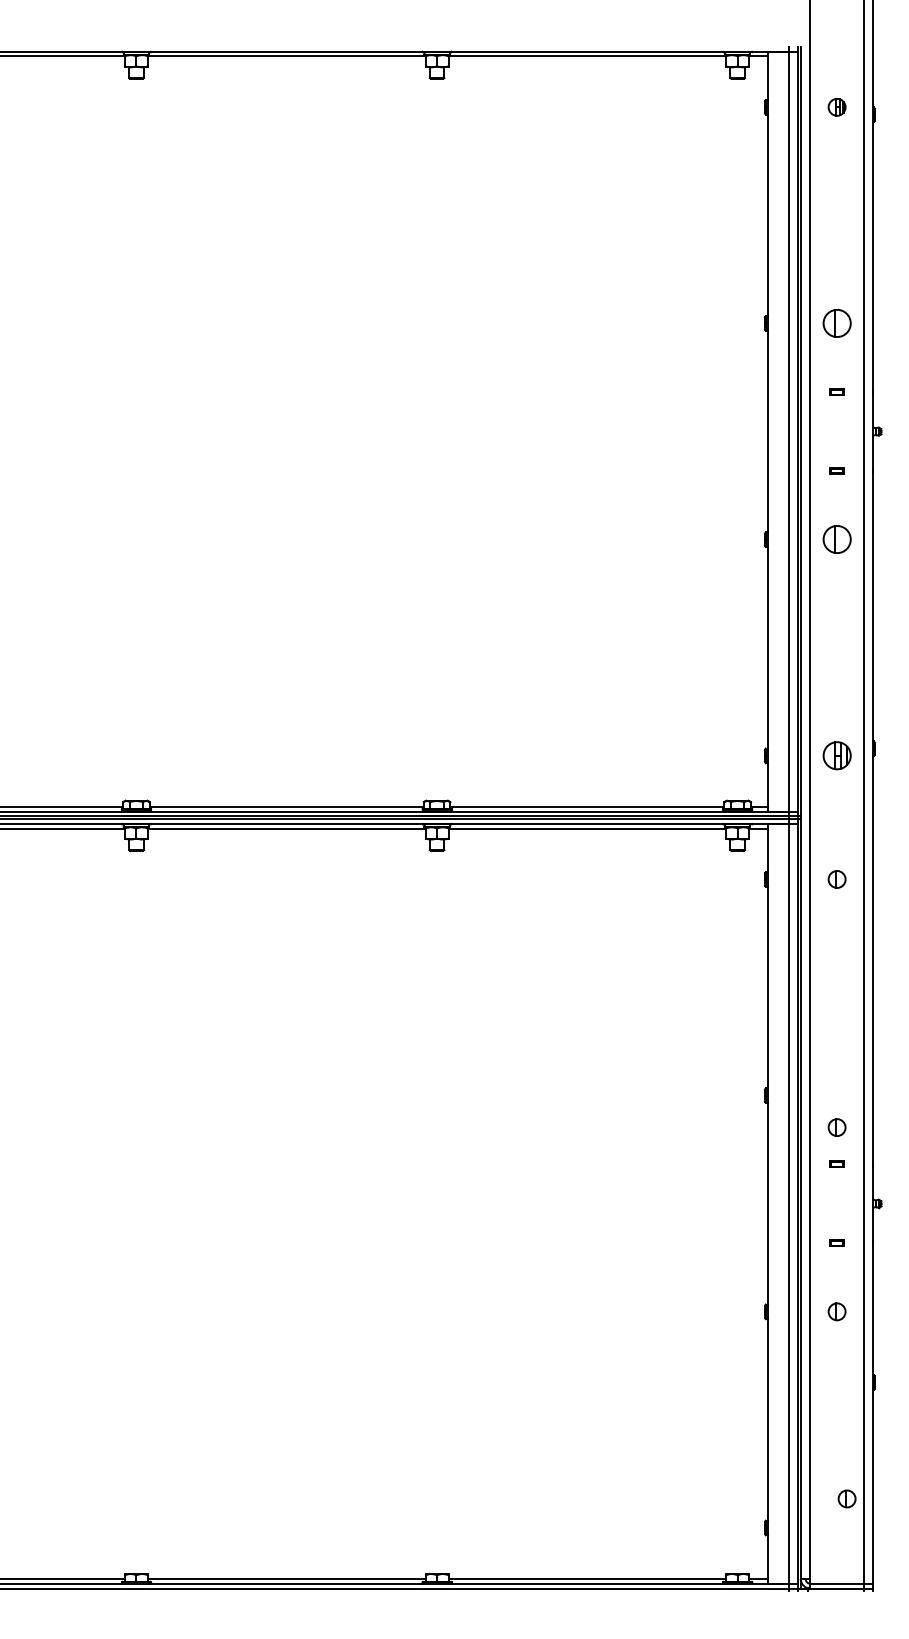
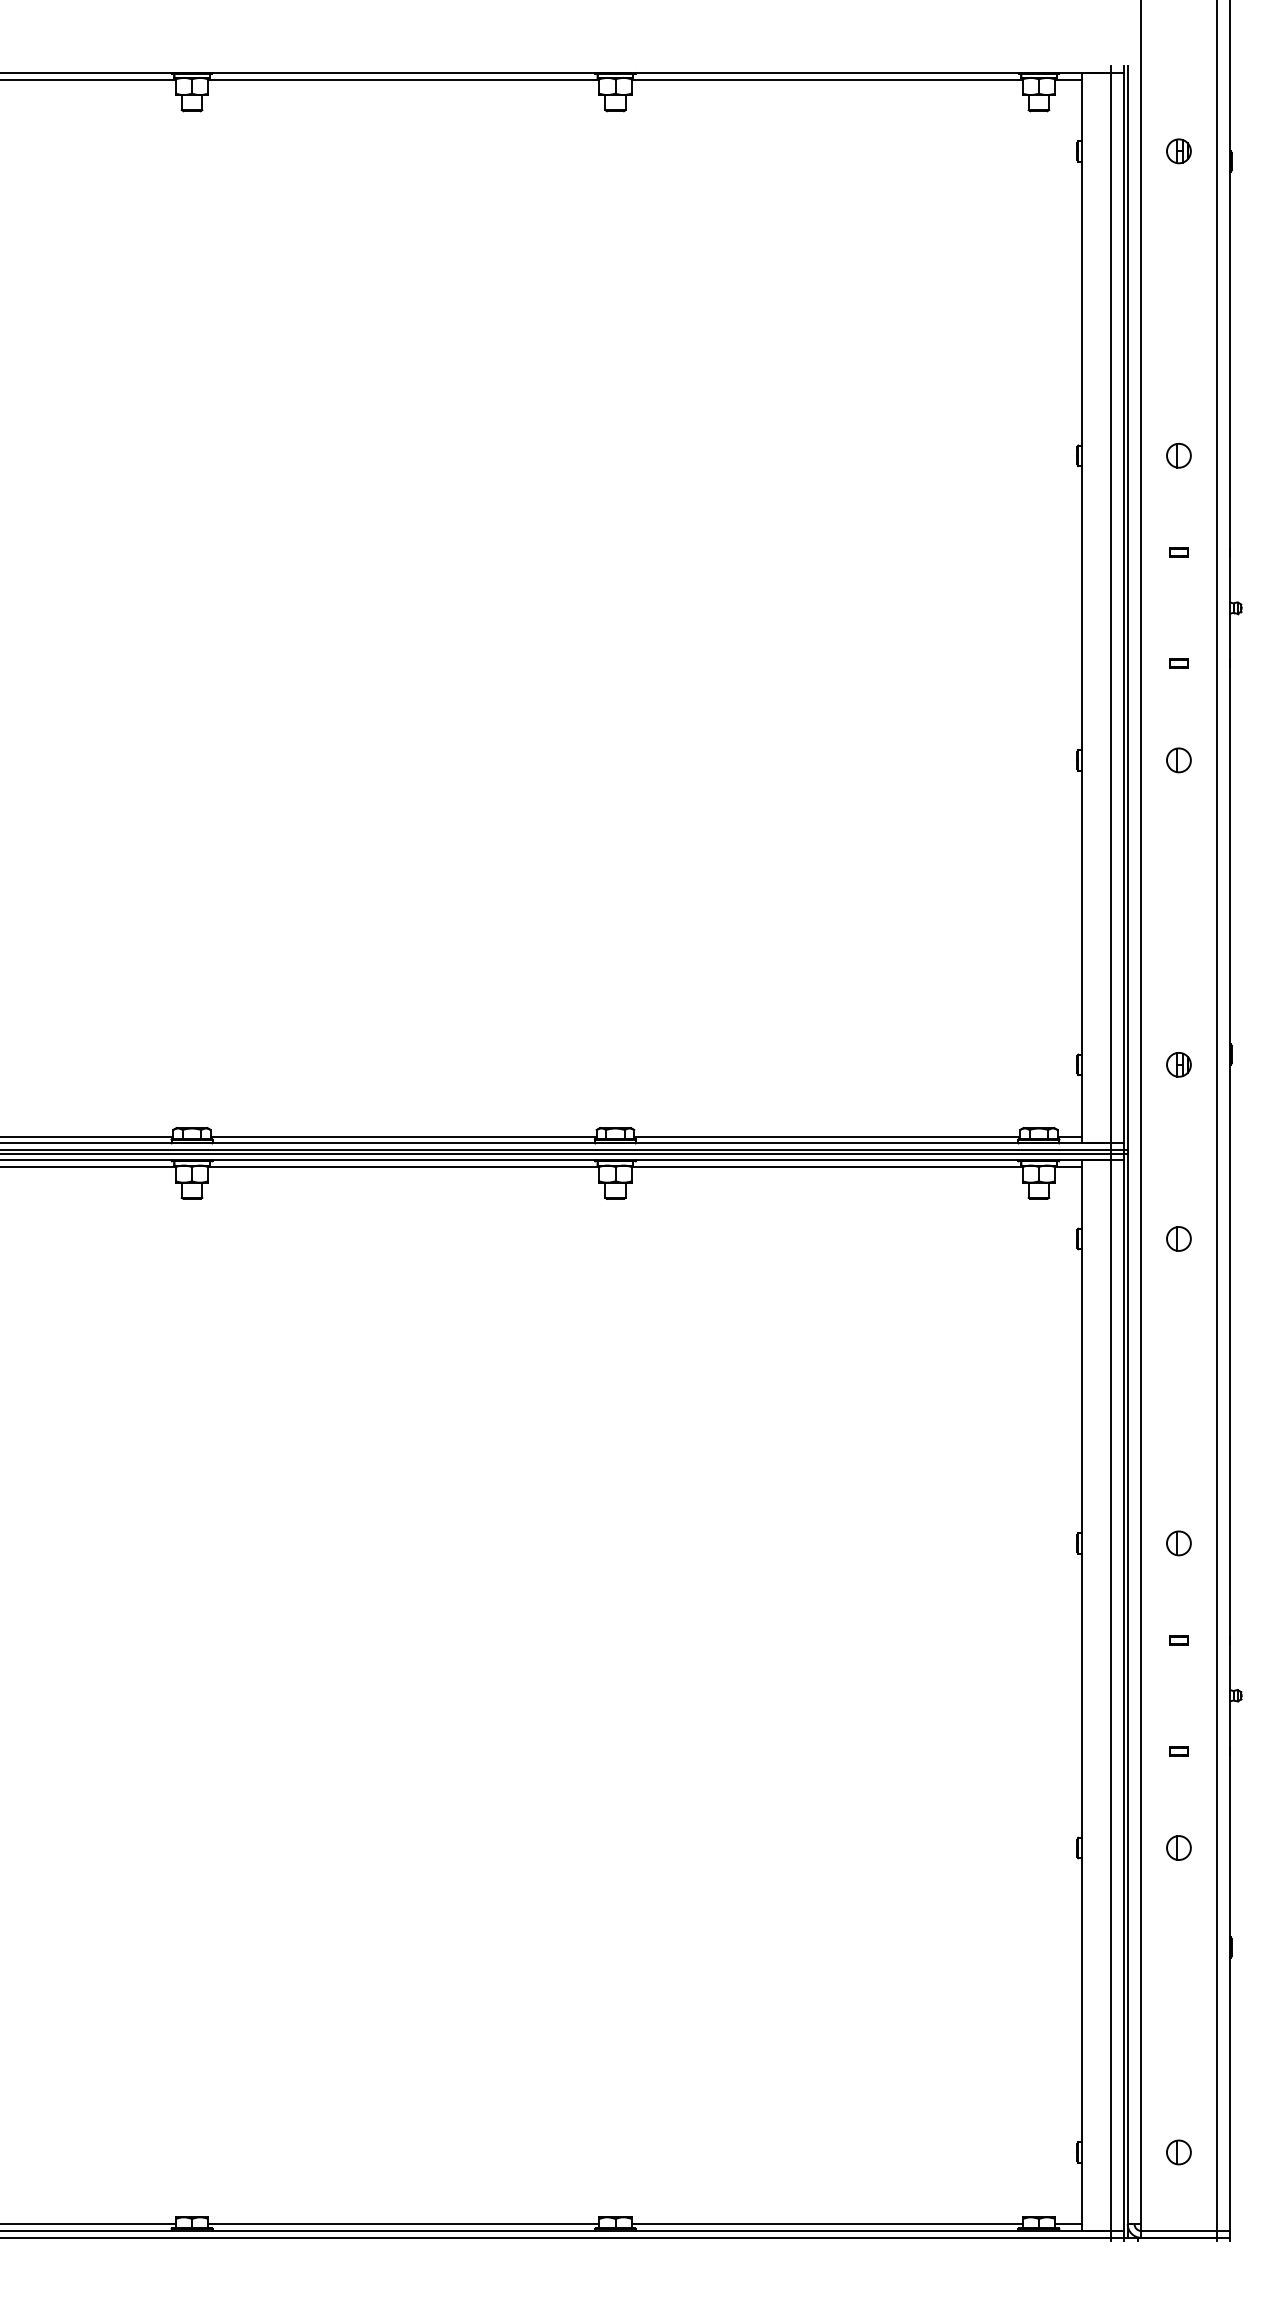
part: (836, 323) -> (1178, 455), size x0.62
part: (836, 539) -> (1178, 760), size x0.62
part: (836, 755) -> (1178, 1064), size x0.62
part: (836, 1127) -> (1178, 1543), moved
part: (846, 1498) -> (1178, 2151), moved

